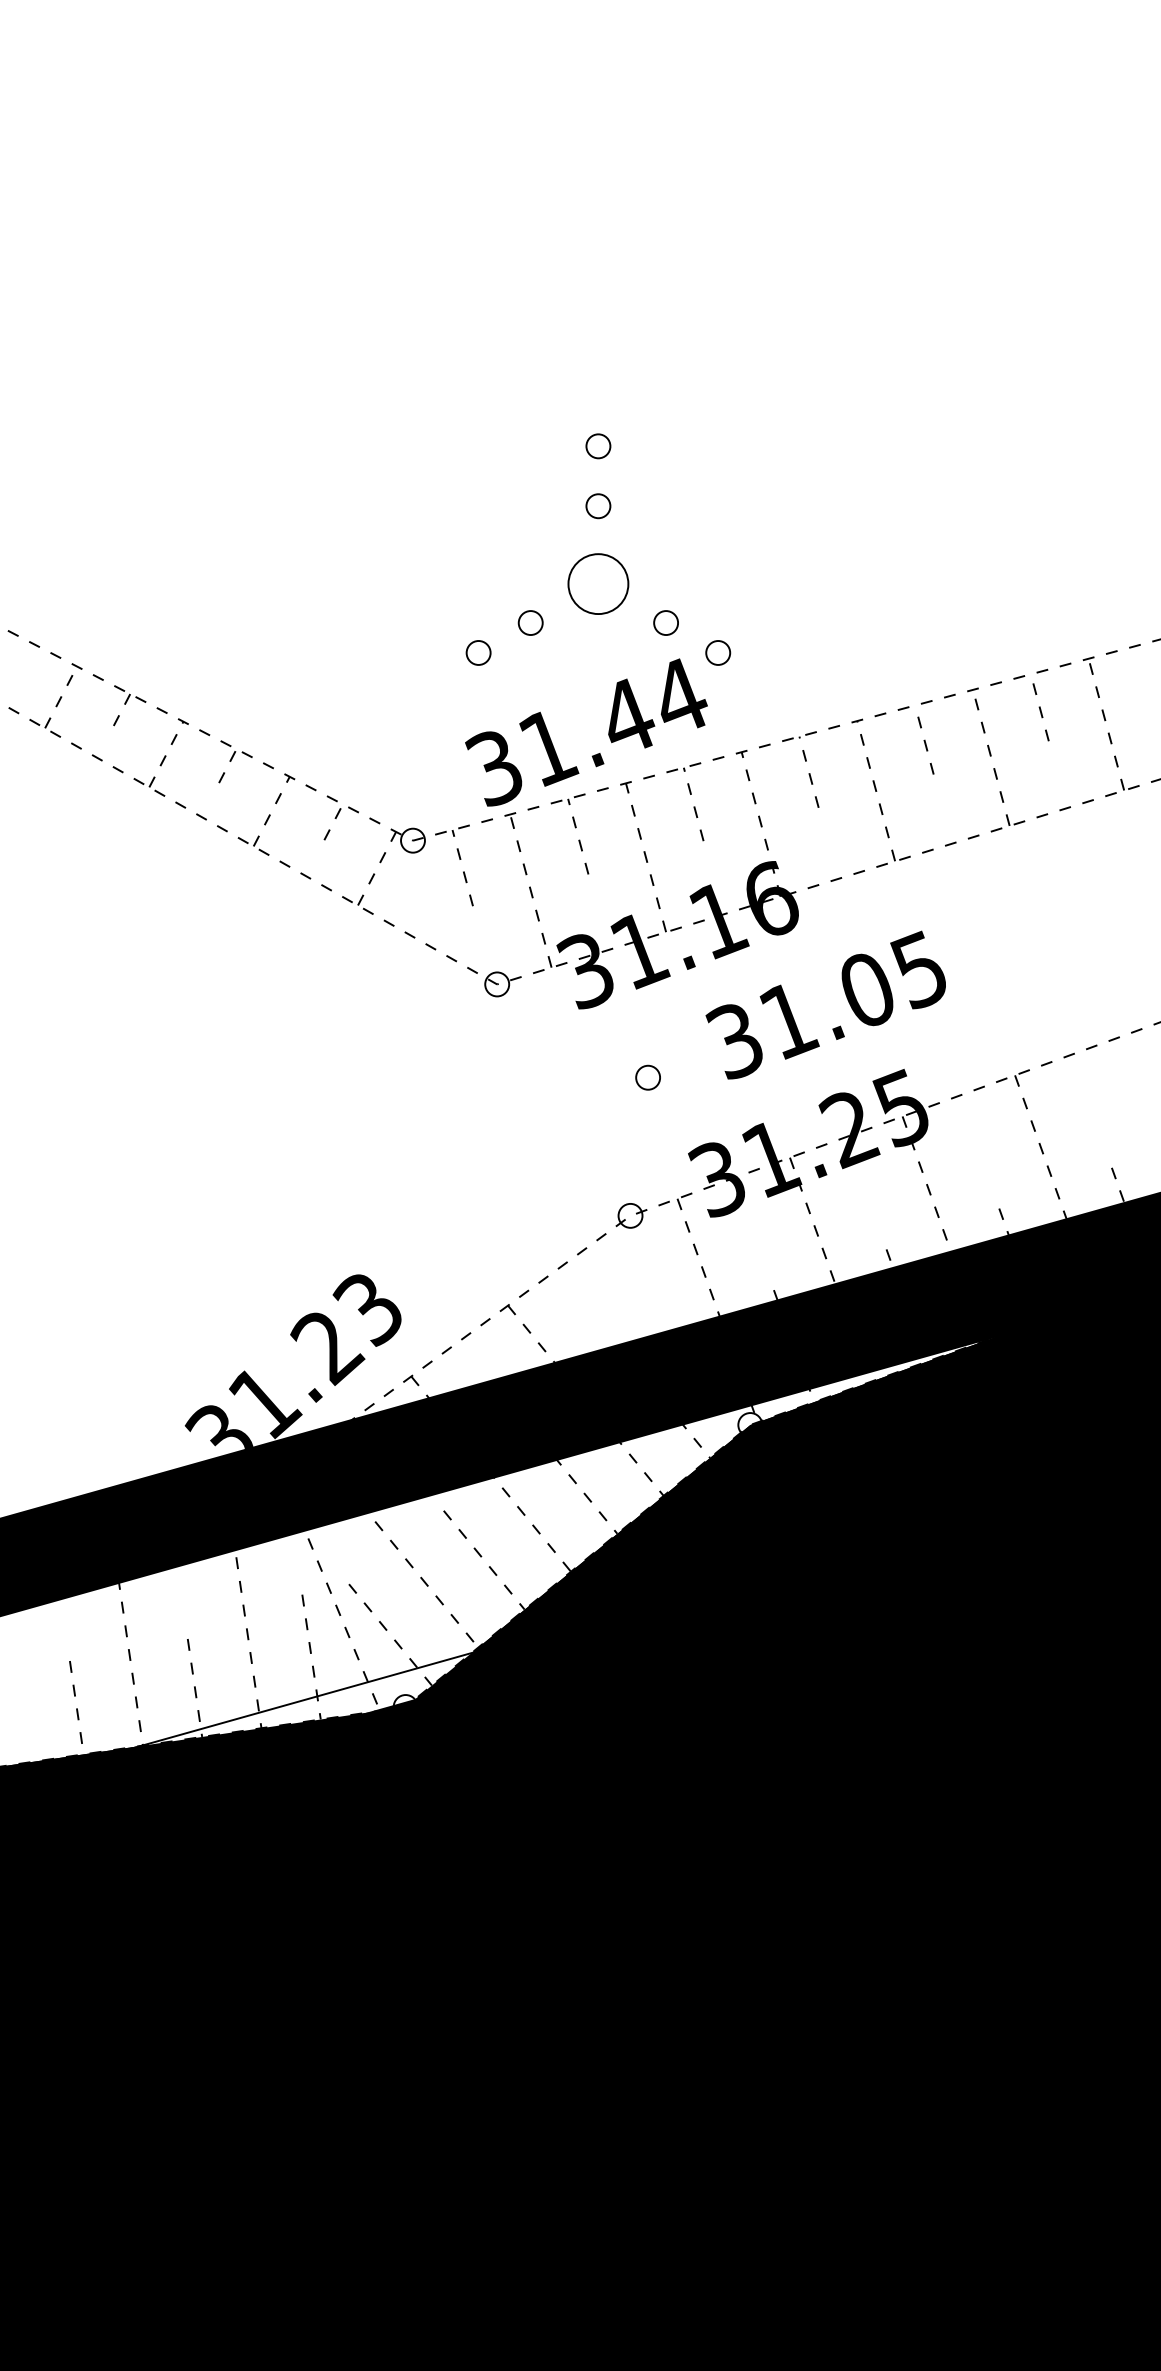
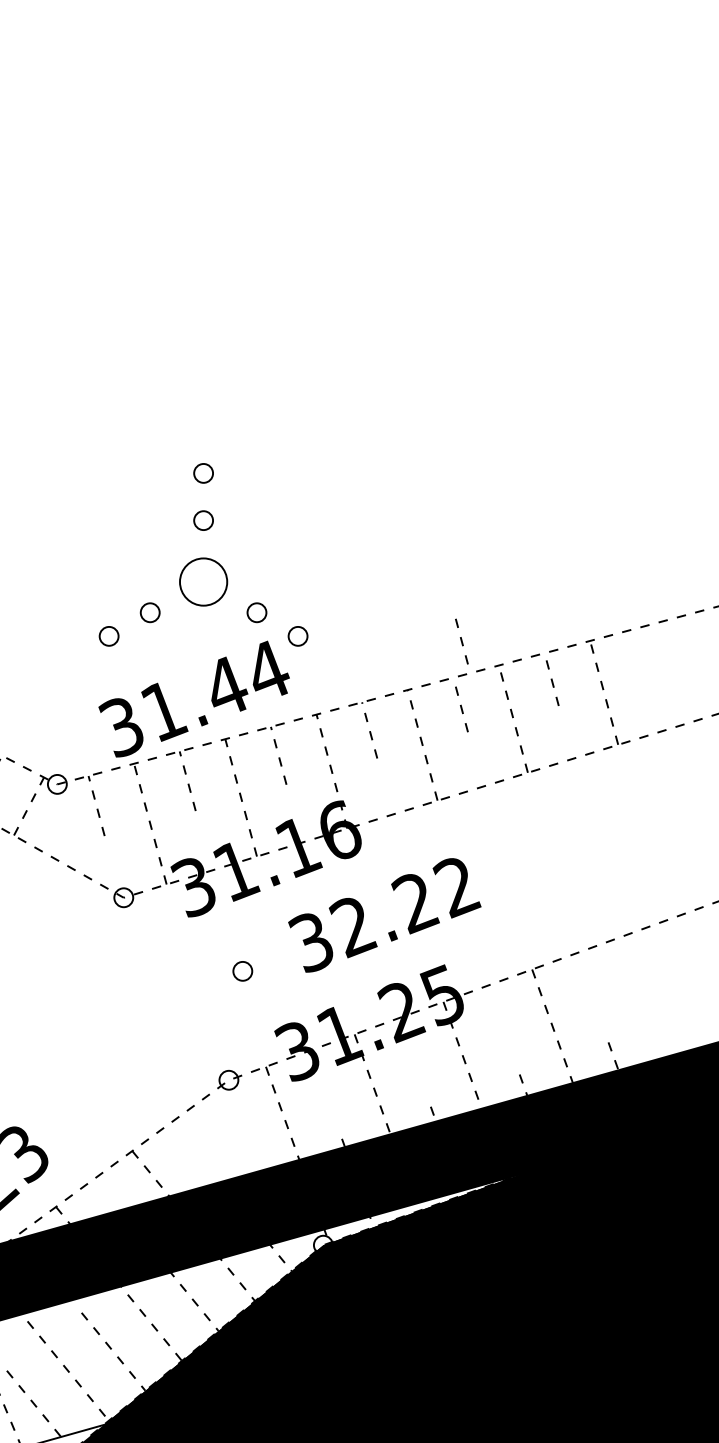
line: (925, 659) -> (461, 641), added
text: (853, 995) -> (404, 906), 31.05 -> 32.22

